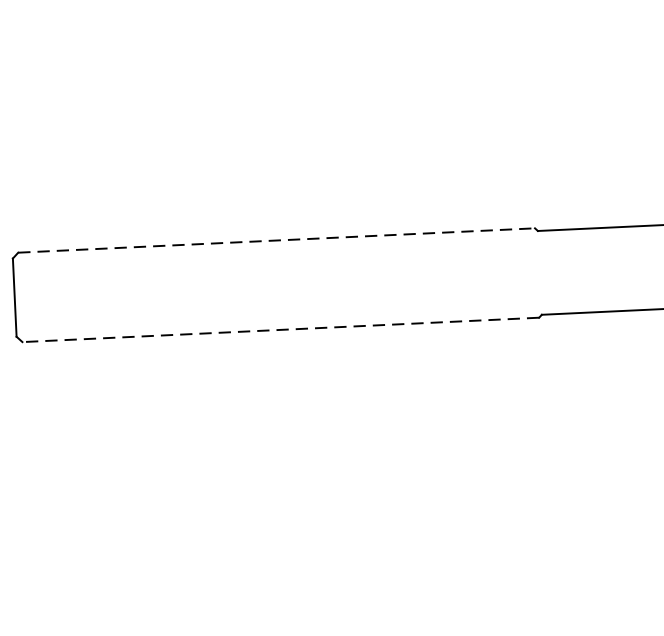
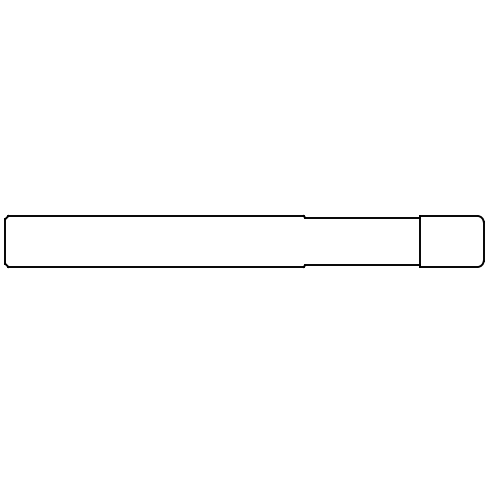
line: (275, 239) -> (155, 215), dashed -> solid
line: (280, 330) -> (155, 267), dashed -> solid

